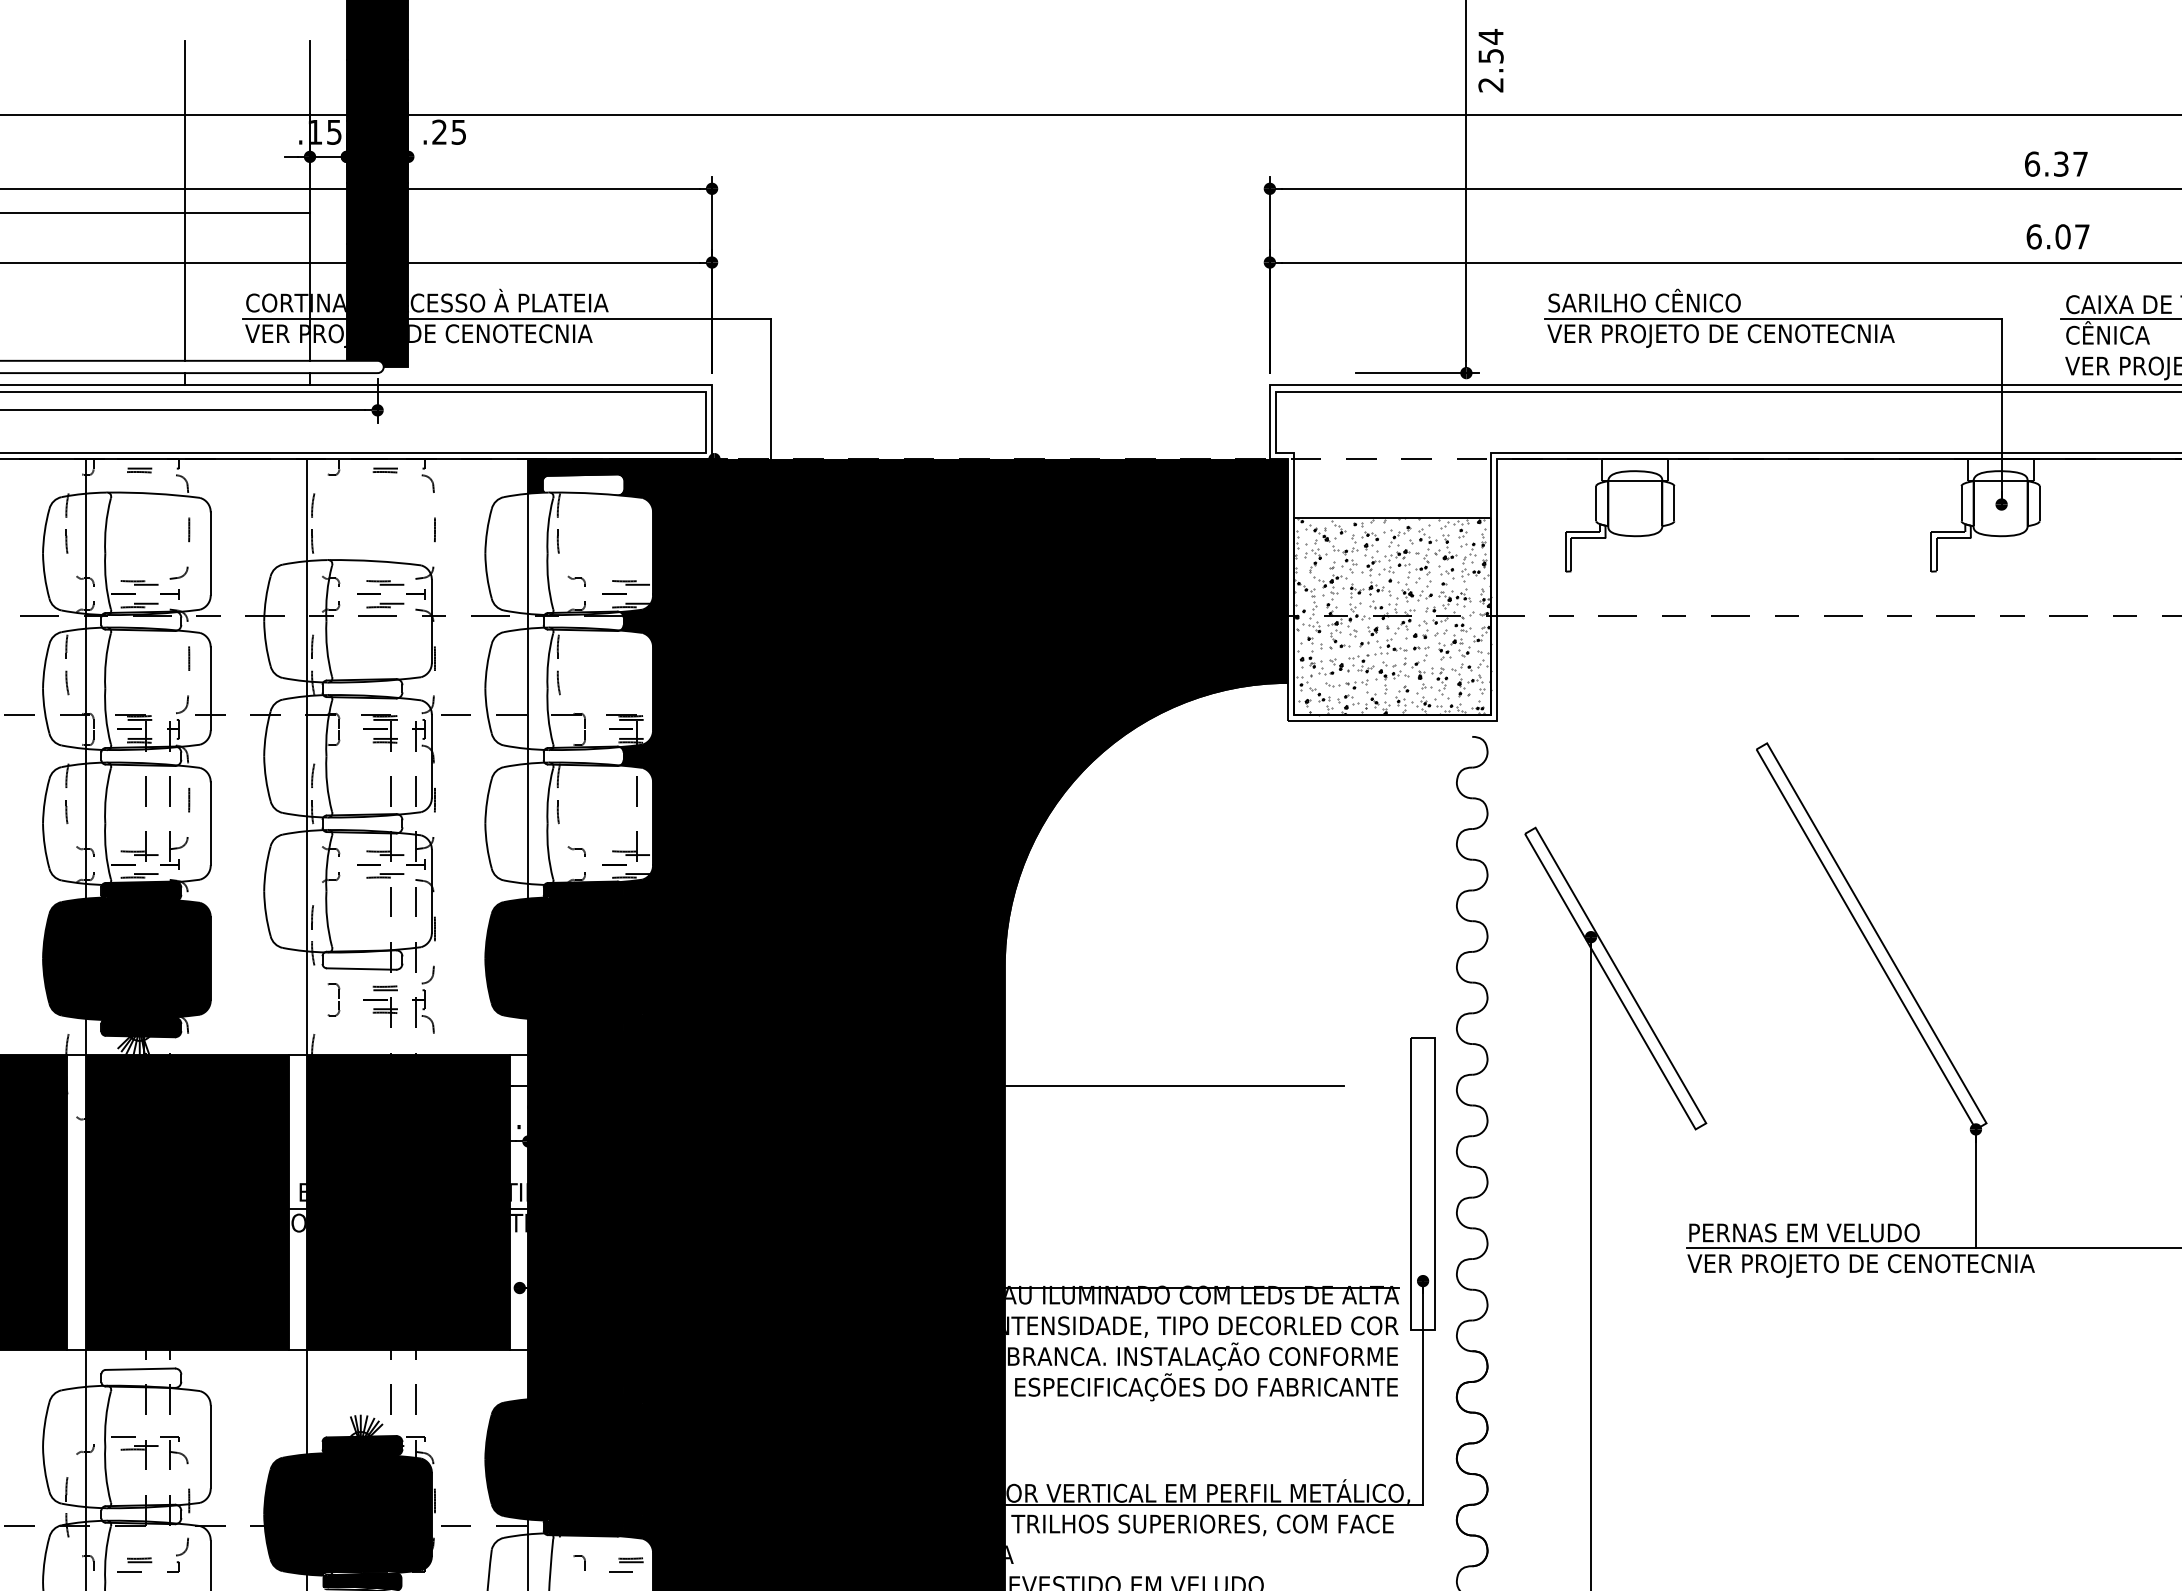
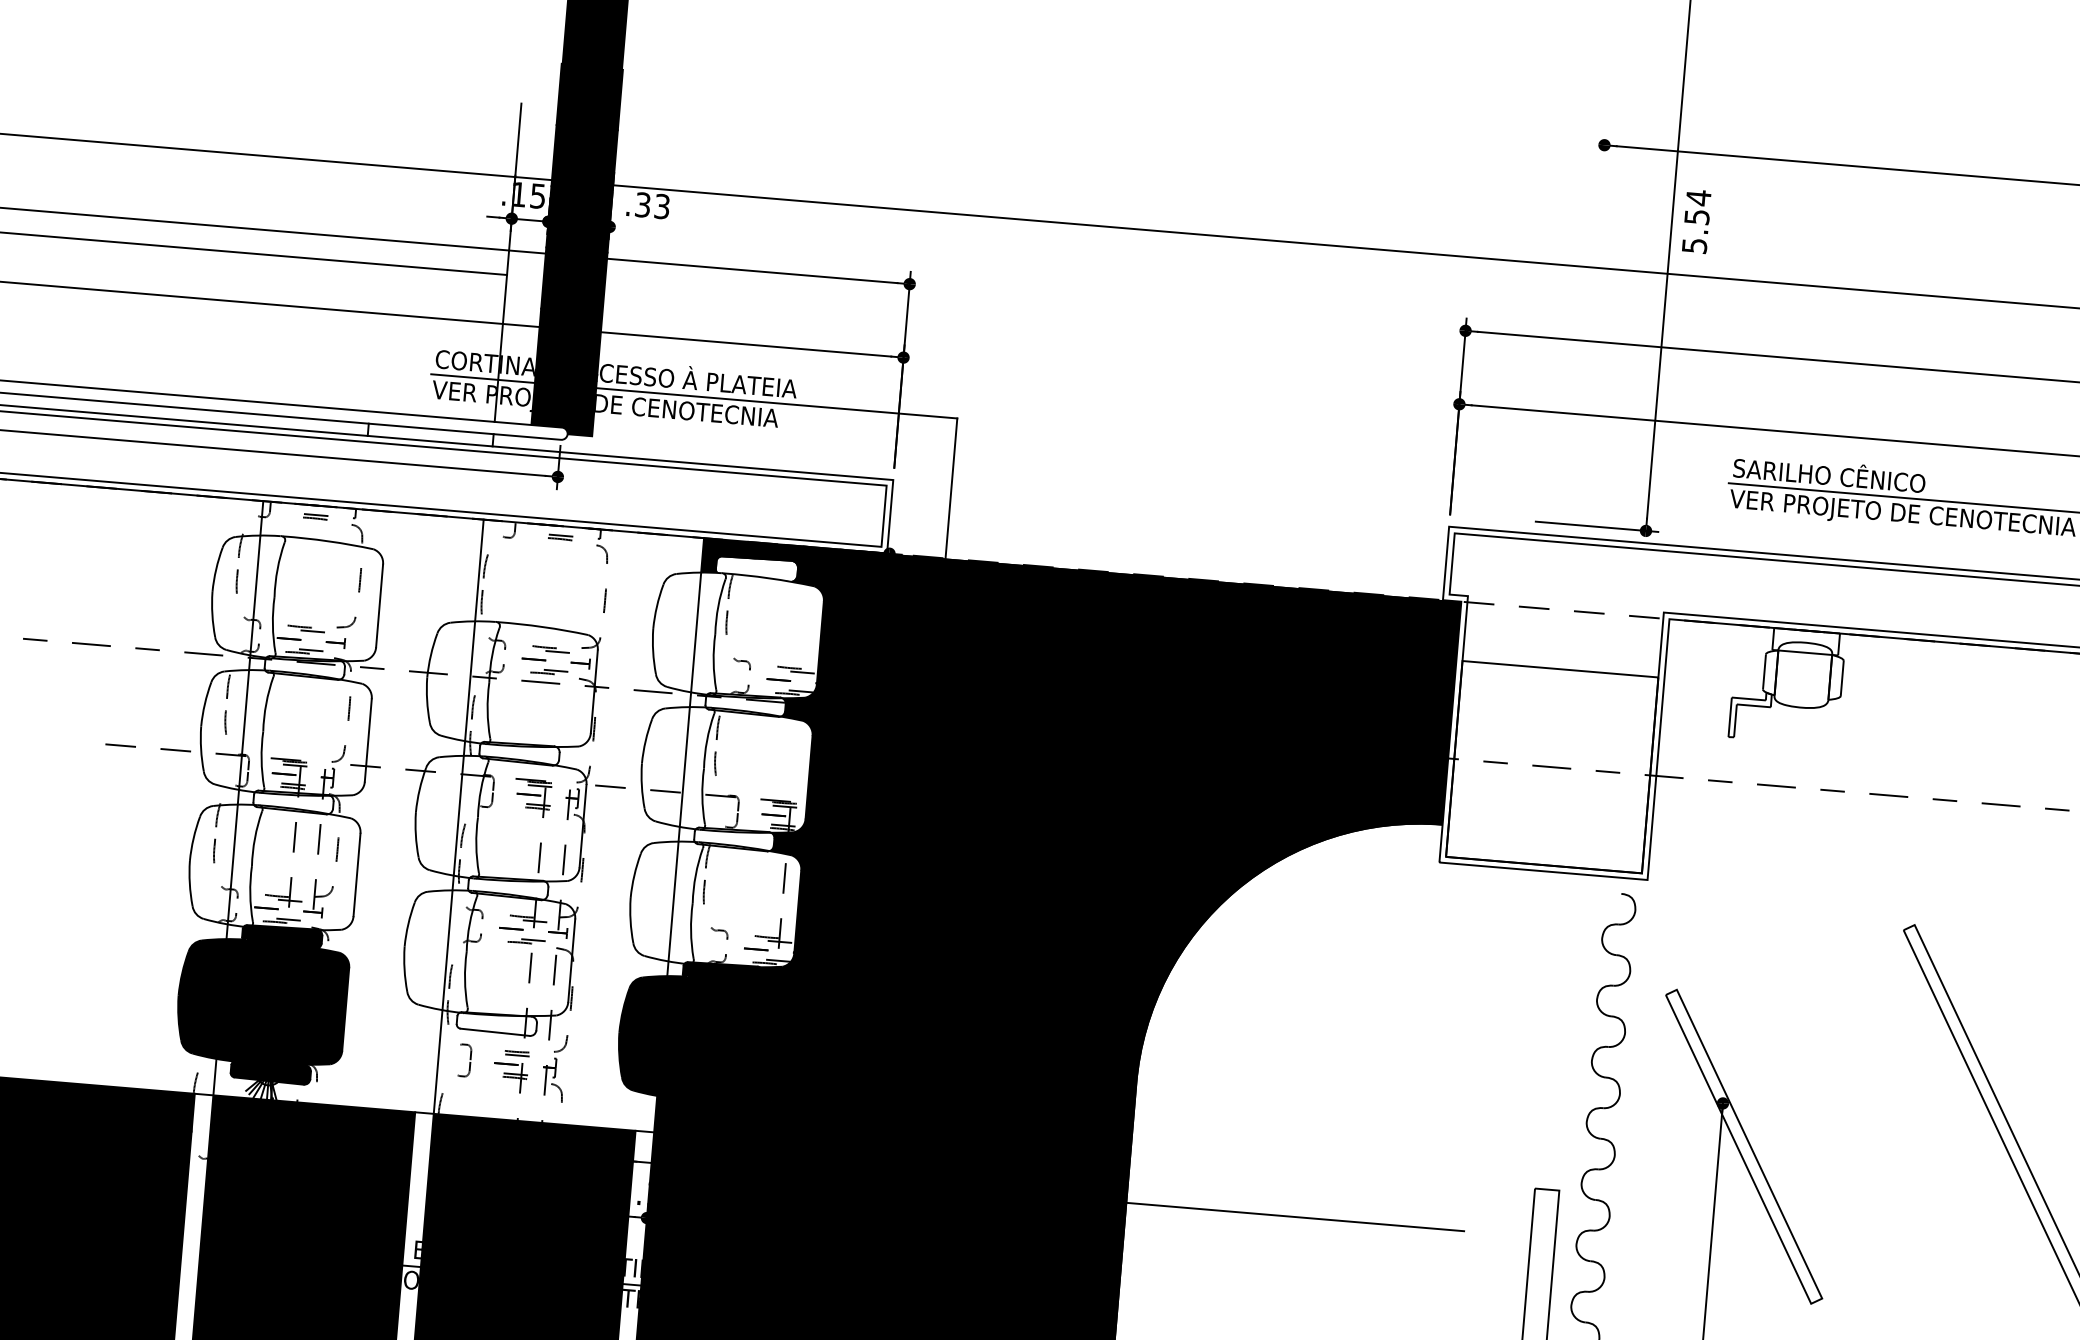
text: (1490, 85) -> (1694, 246), 2.54 -> 5.54
text: (449, 131) -> (652, 205), .25 -> .33
line: (184, 200) -> (383, 251), removed
hatch: (1392, 616) -> (1551, 767), removed

